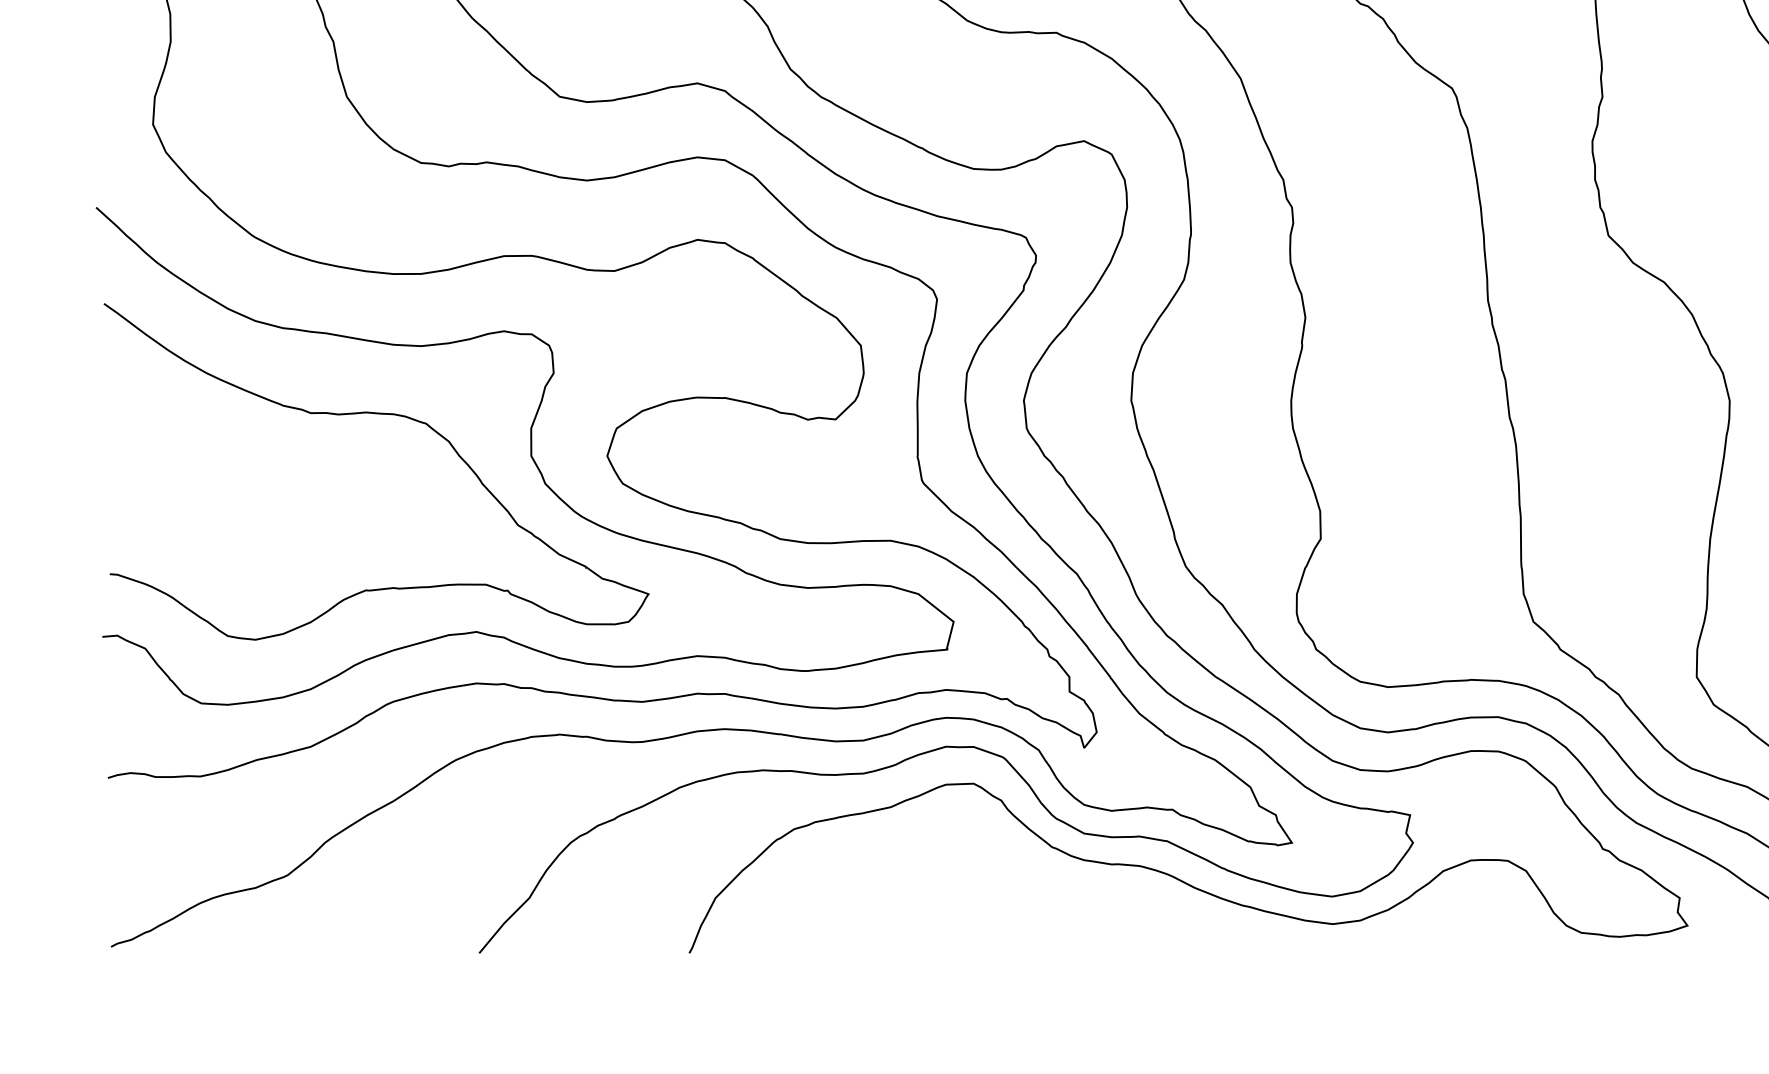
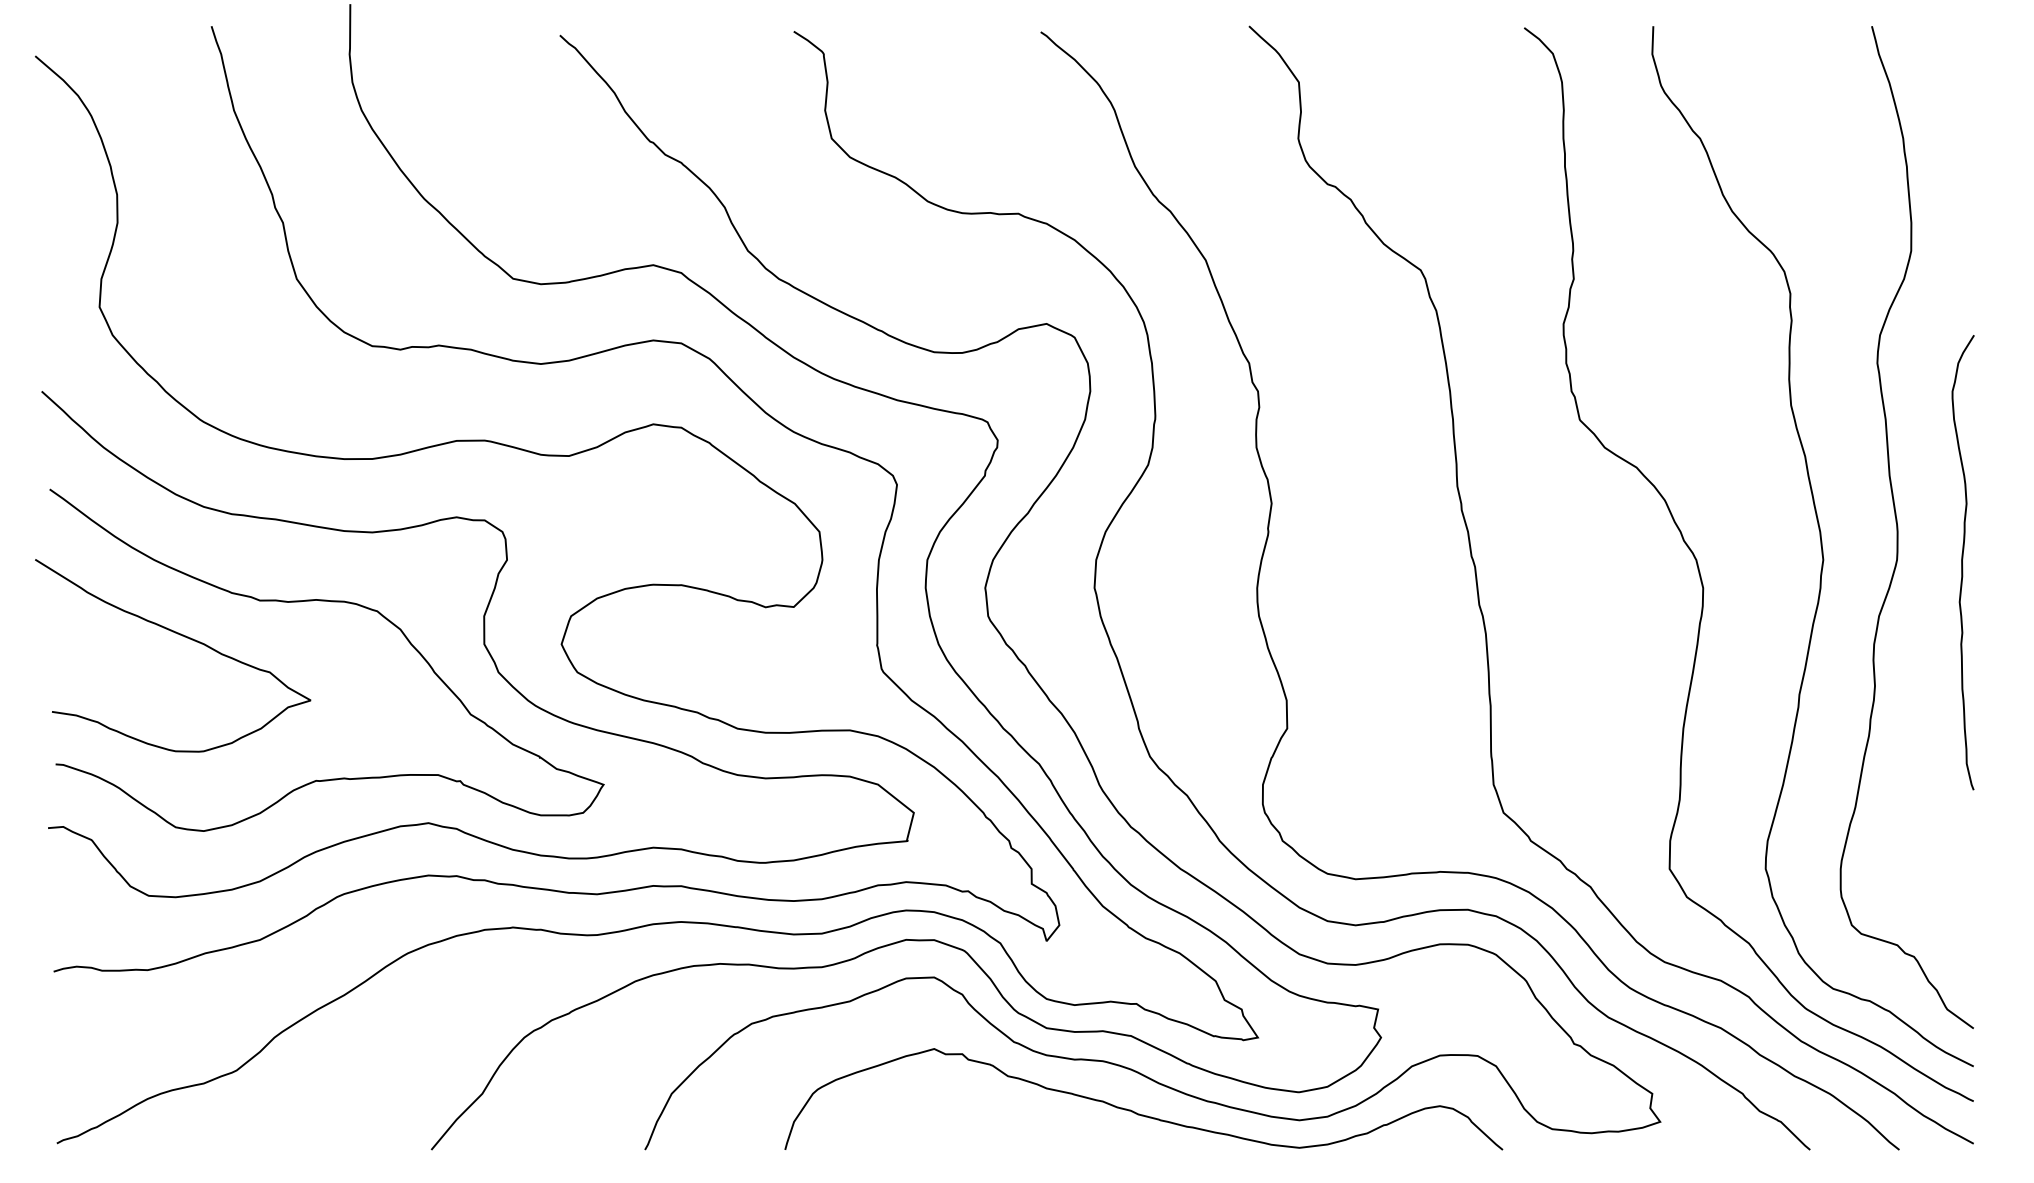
curve: (234, 448) -> (182, 636), added
curve: (1175, 917) -> (1139, 1113), added

